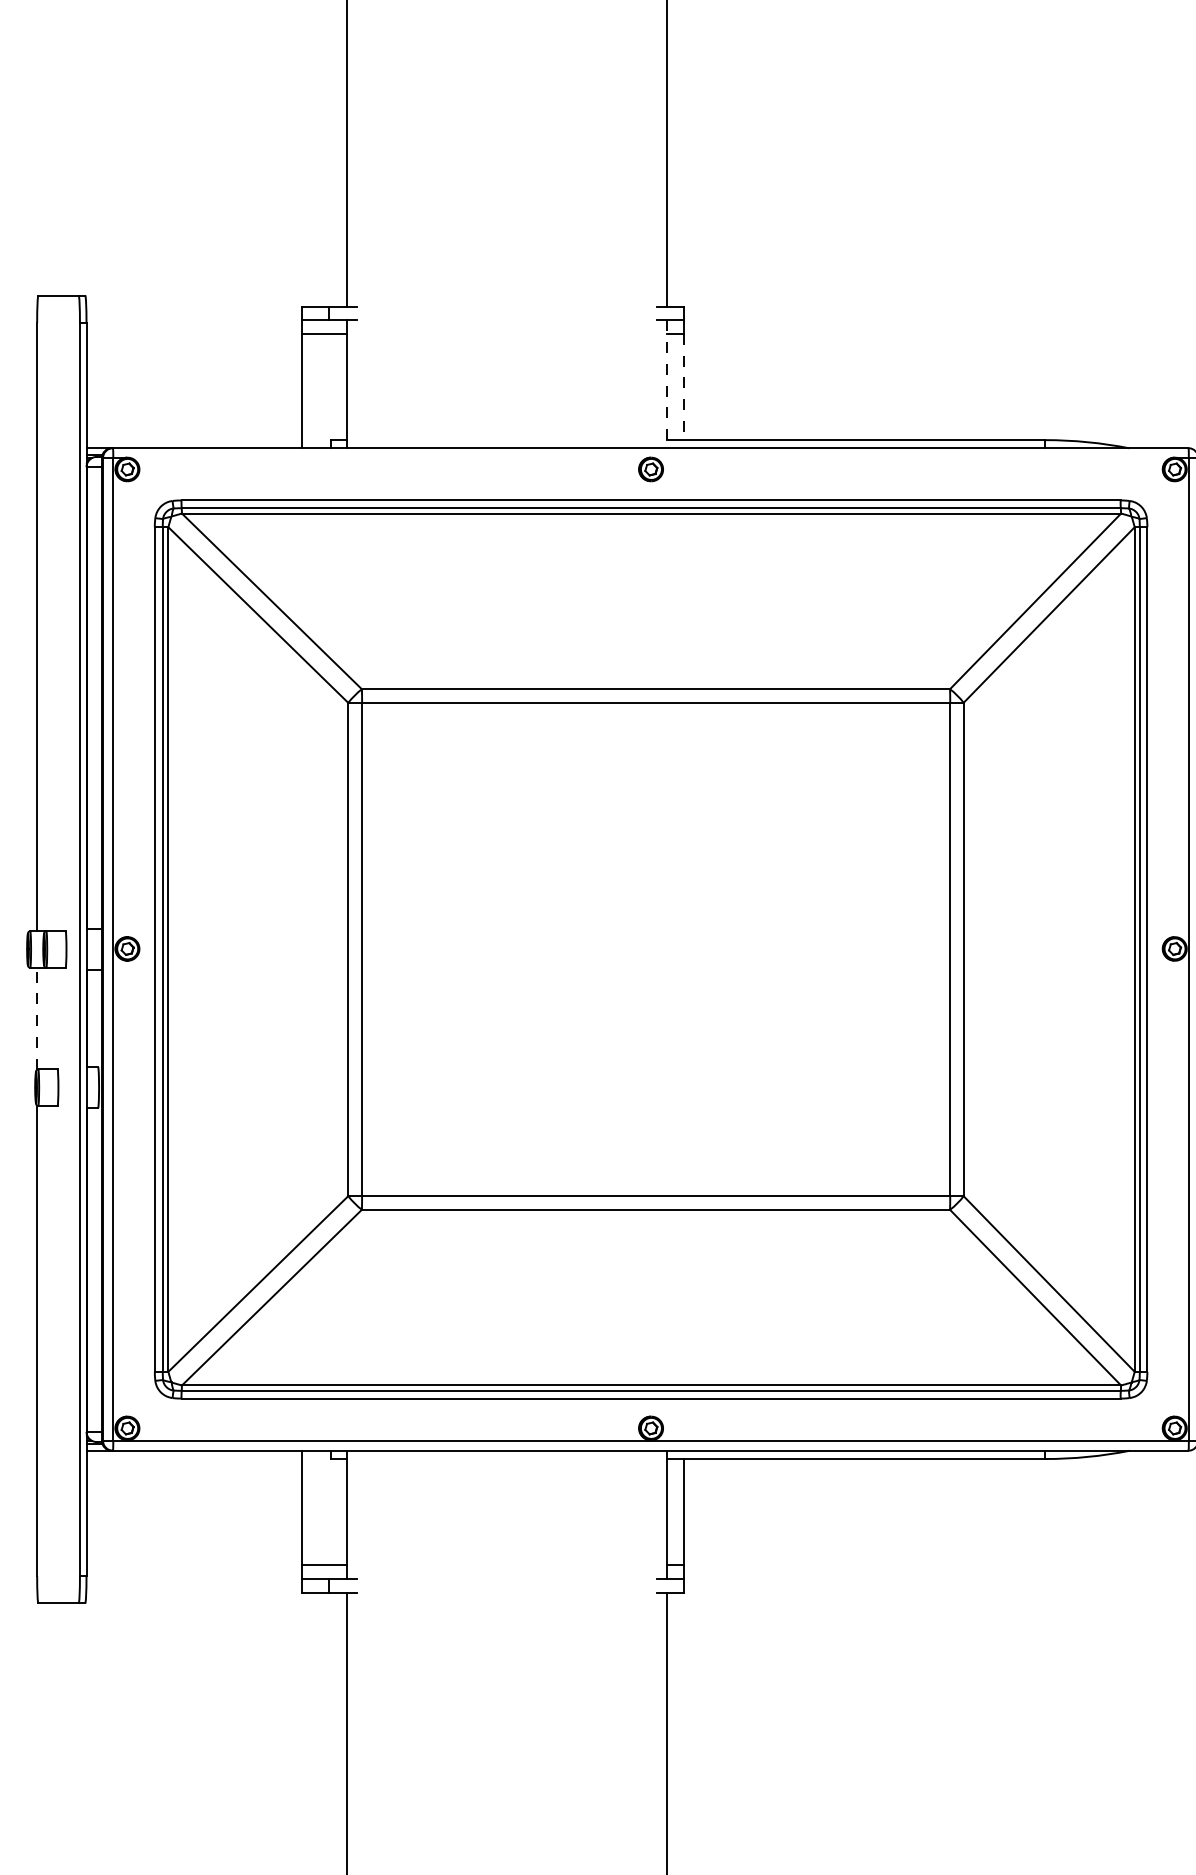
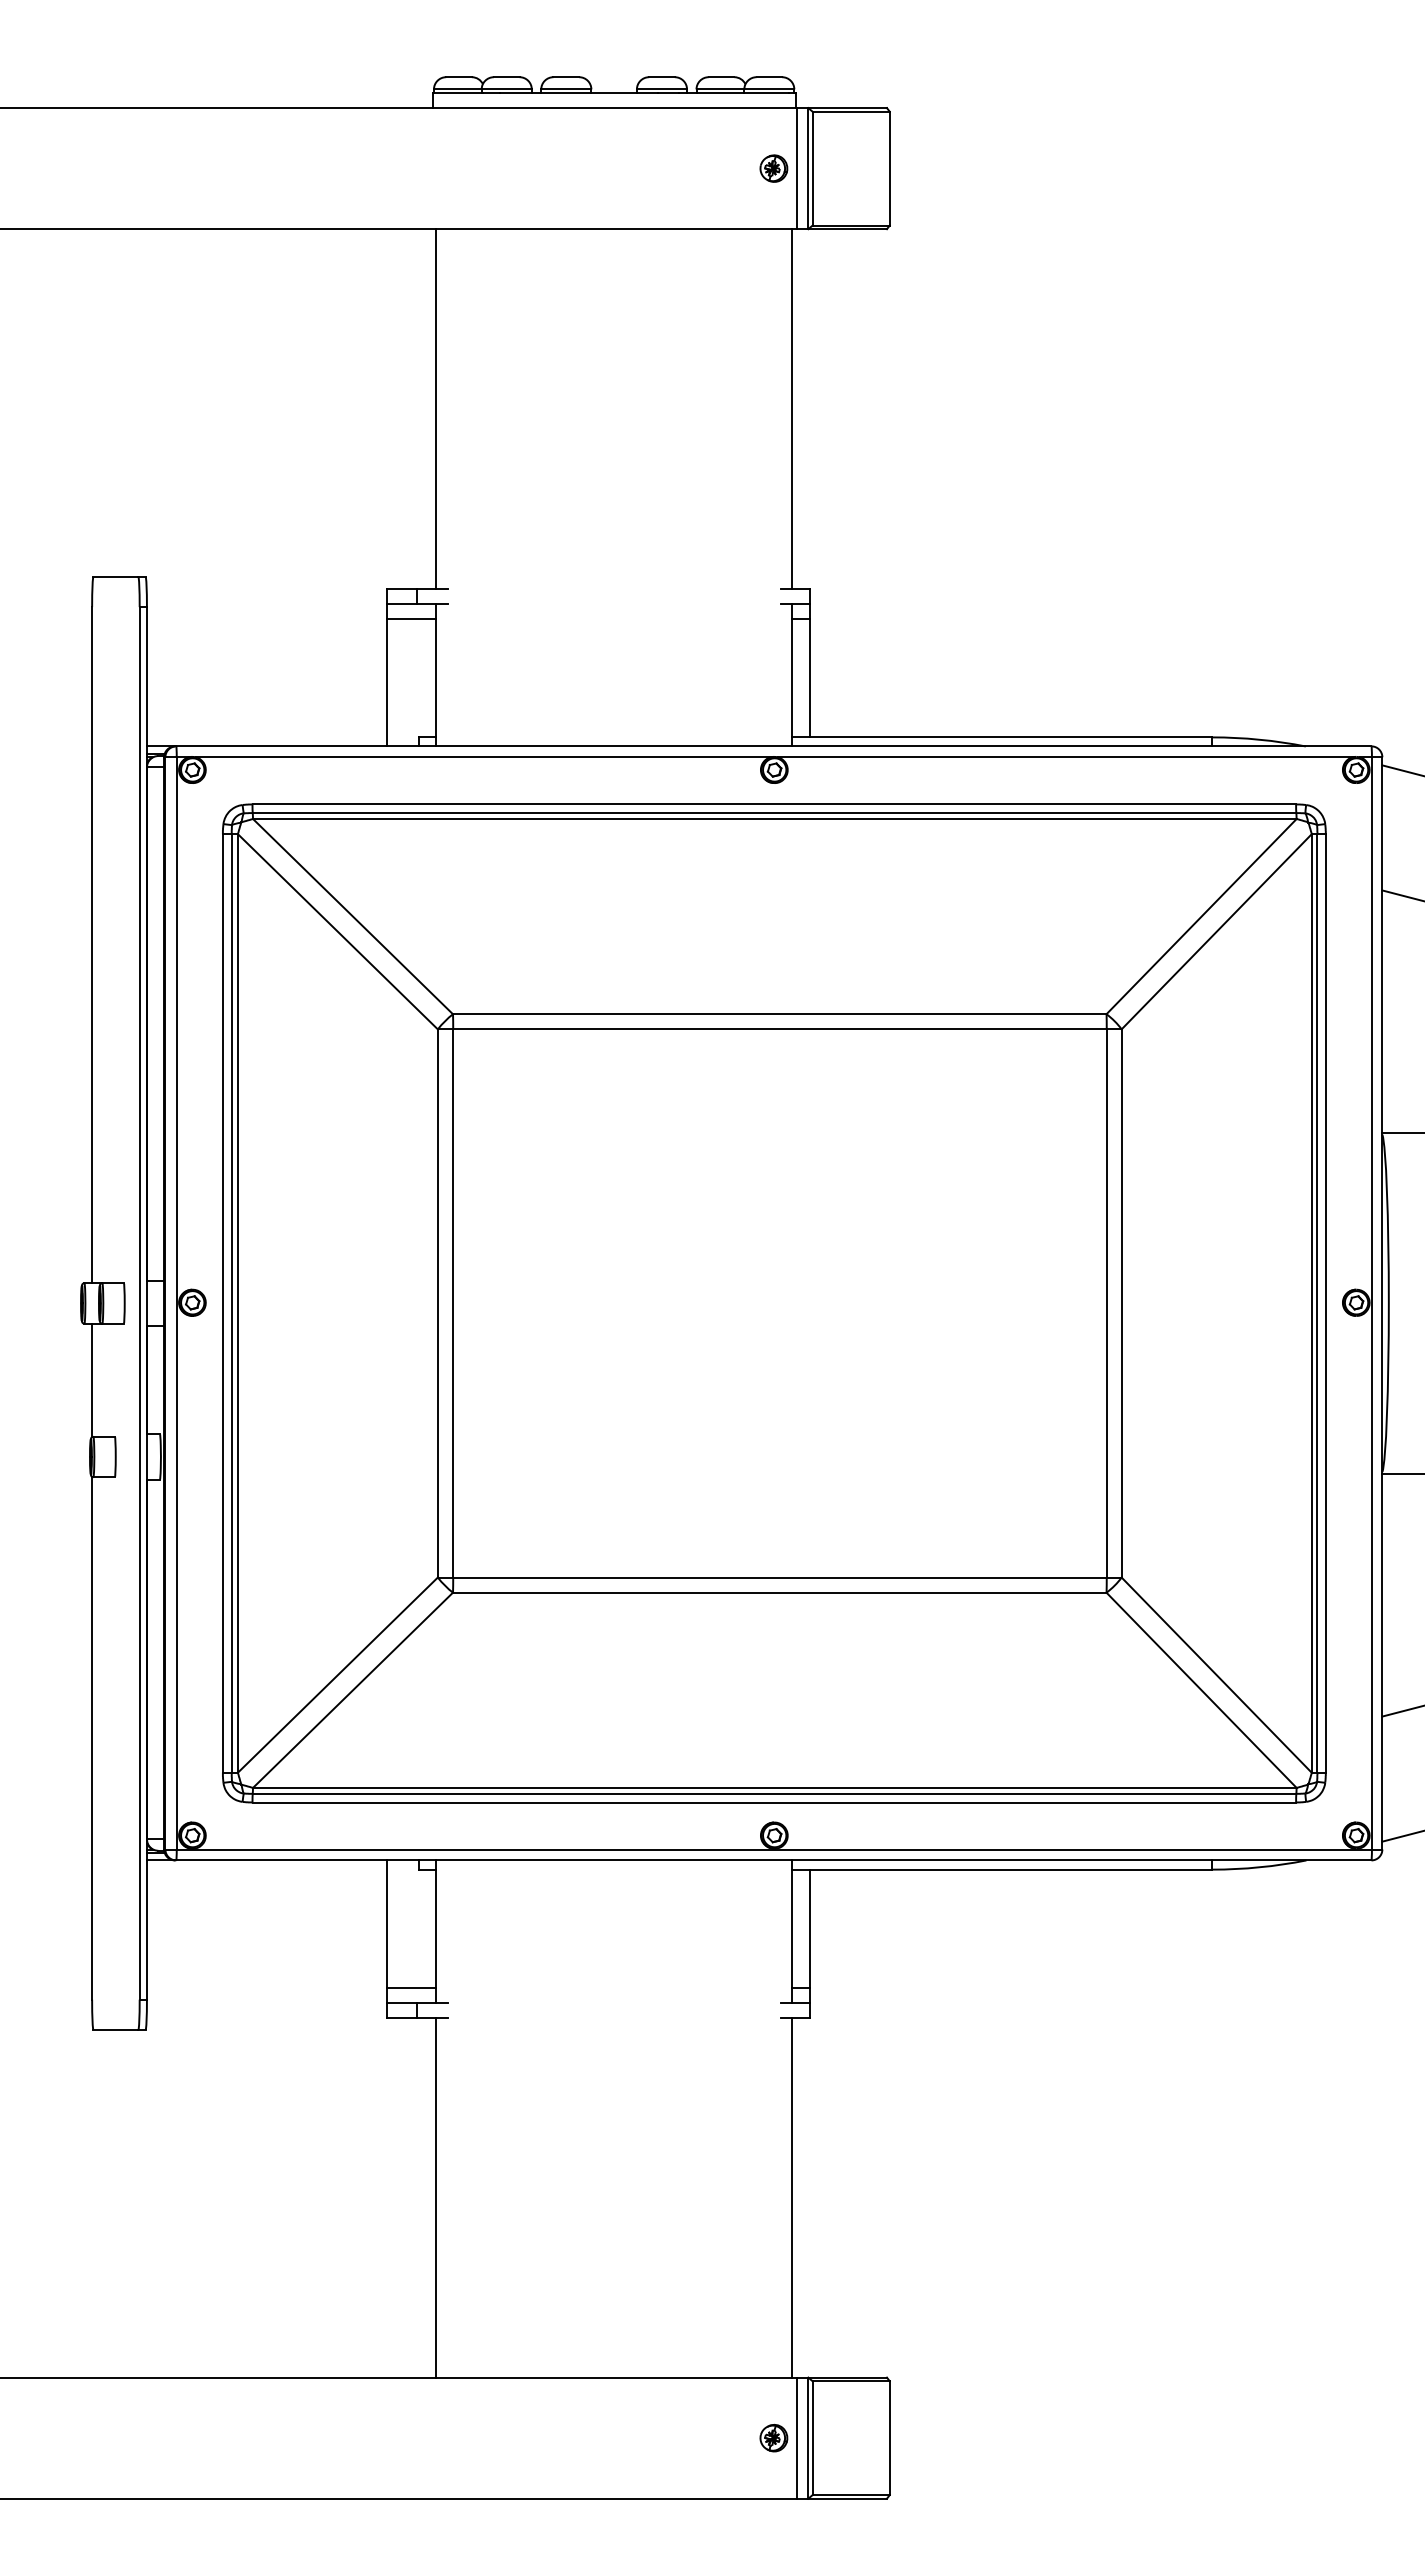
line: (667, 384) -> (792, 675), dashed -> solid
line: (683, 387) -> (810, 678), dashed -> solid
line: (388, 458) -> (482, 757), added
line: (912, 458) -> (1064, 757), added
line: (37, 1018) -> (92, 1380), dashed -> solid

